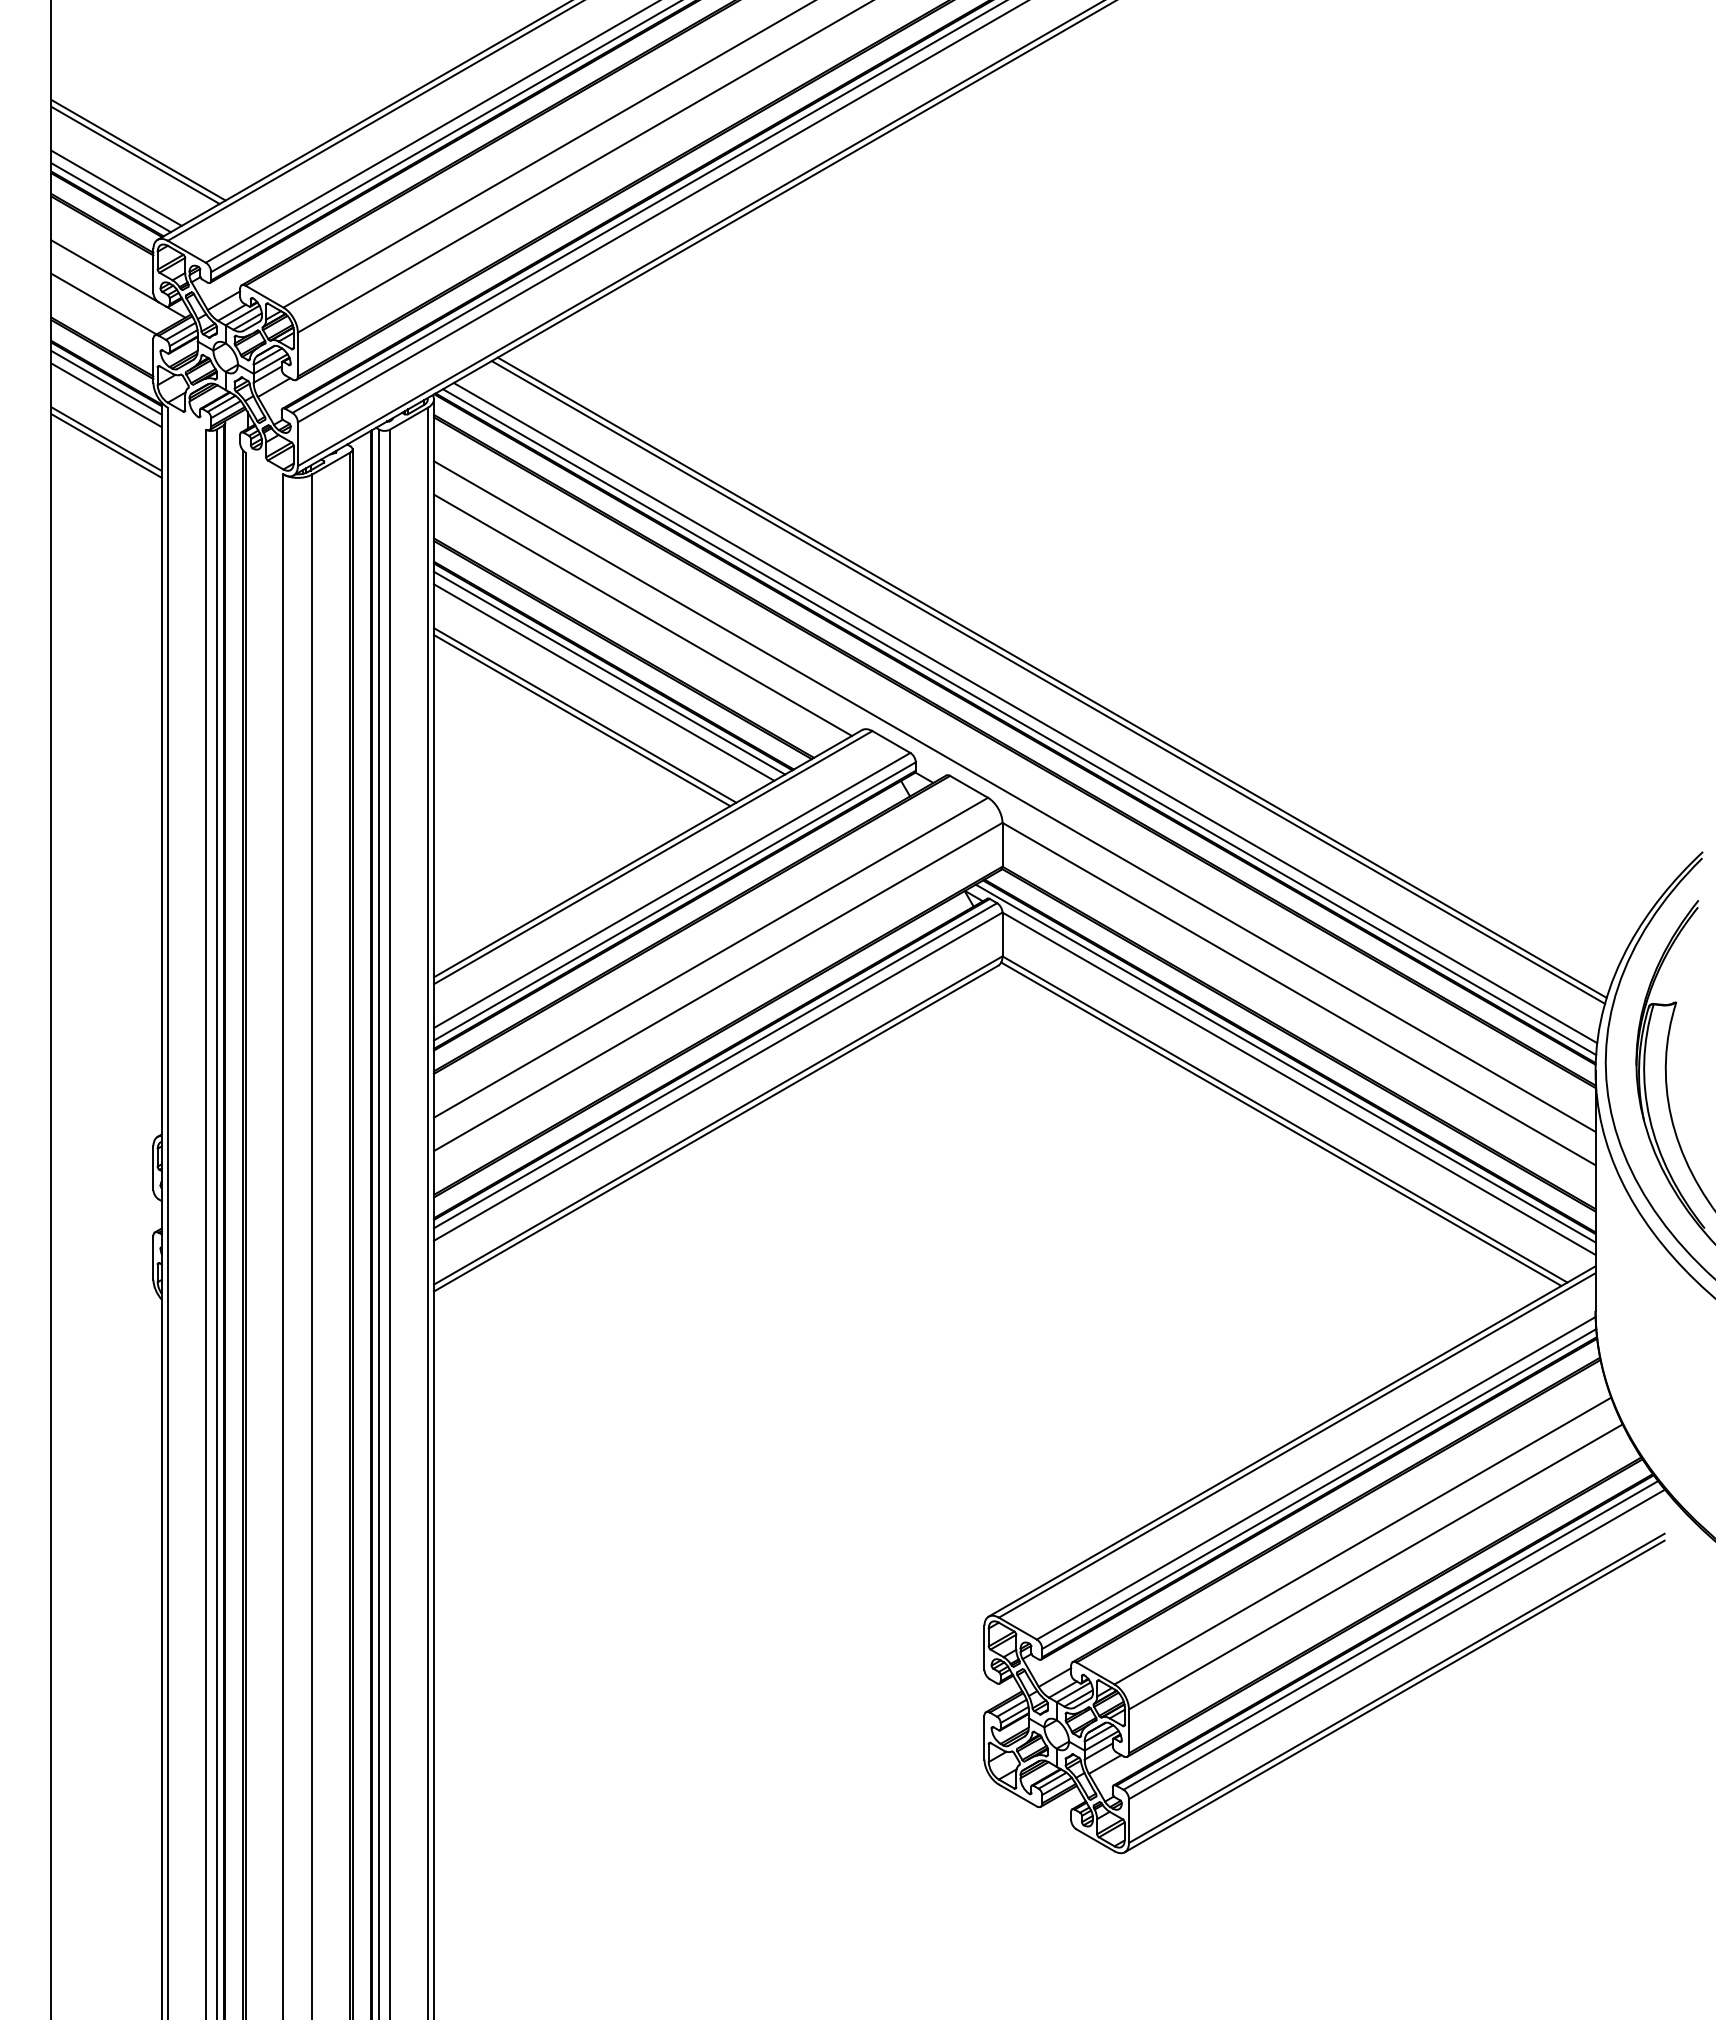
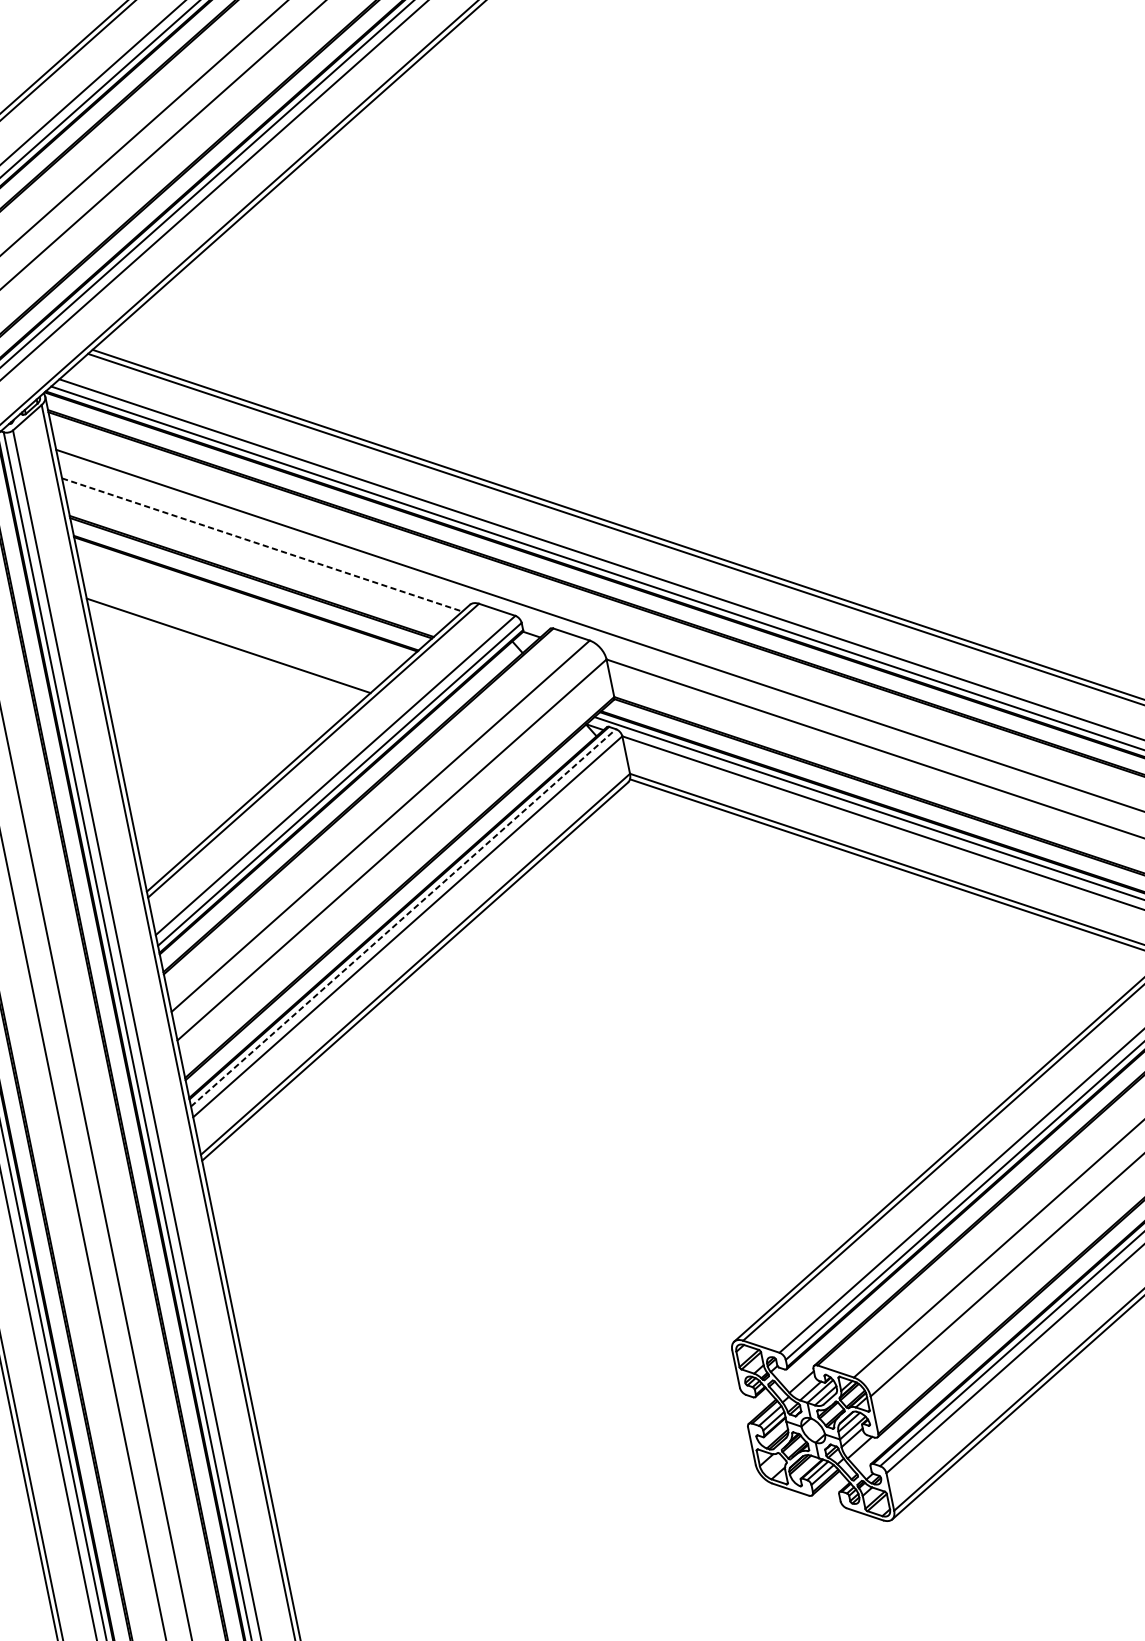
line: (643, 615) -> (262, 545), solid -> dashed
line: (609, 672) -> (243, 599), removed
line: (604, 682) -> (241, 609), removed
line: (585, 715) -> (230, 640), removed
line: (715, 1065) -> (403, 917), solid -> dashed

